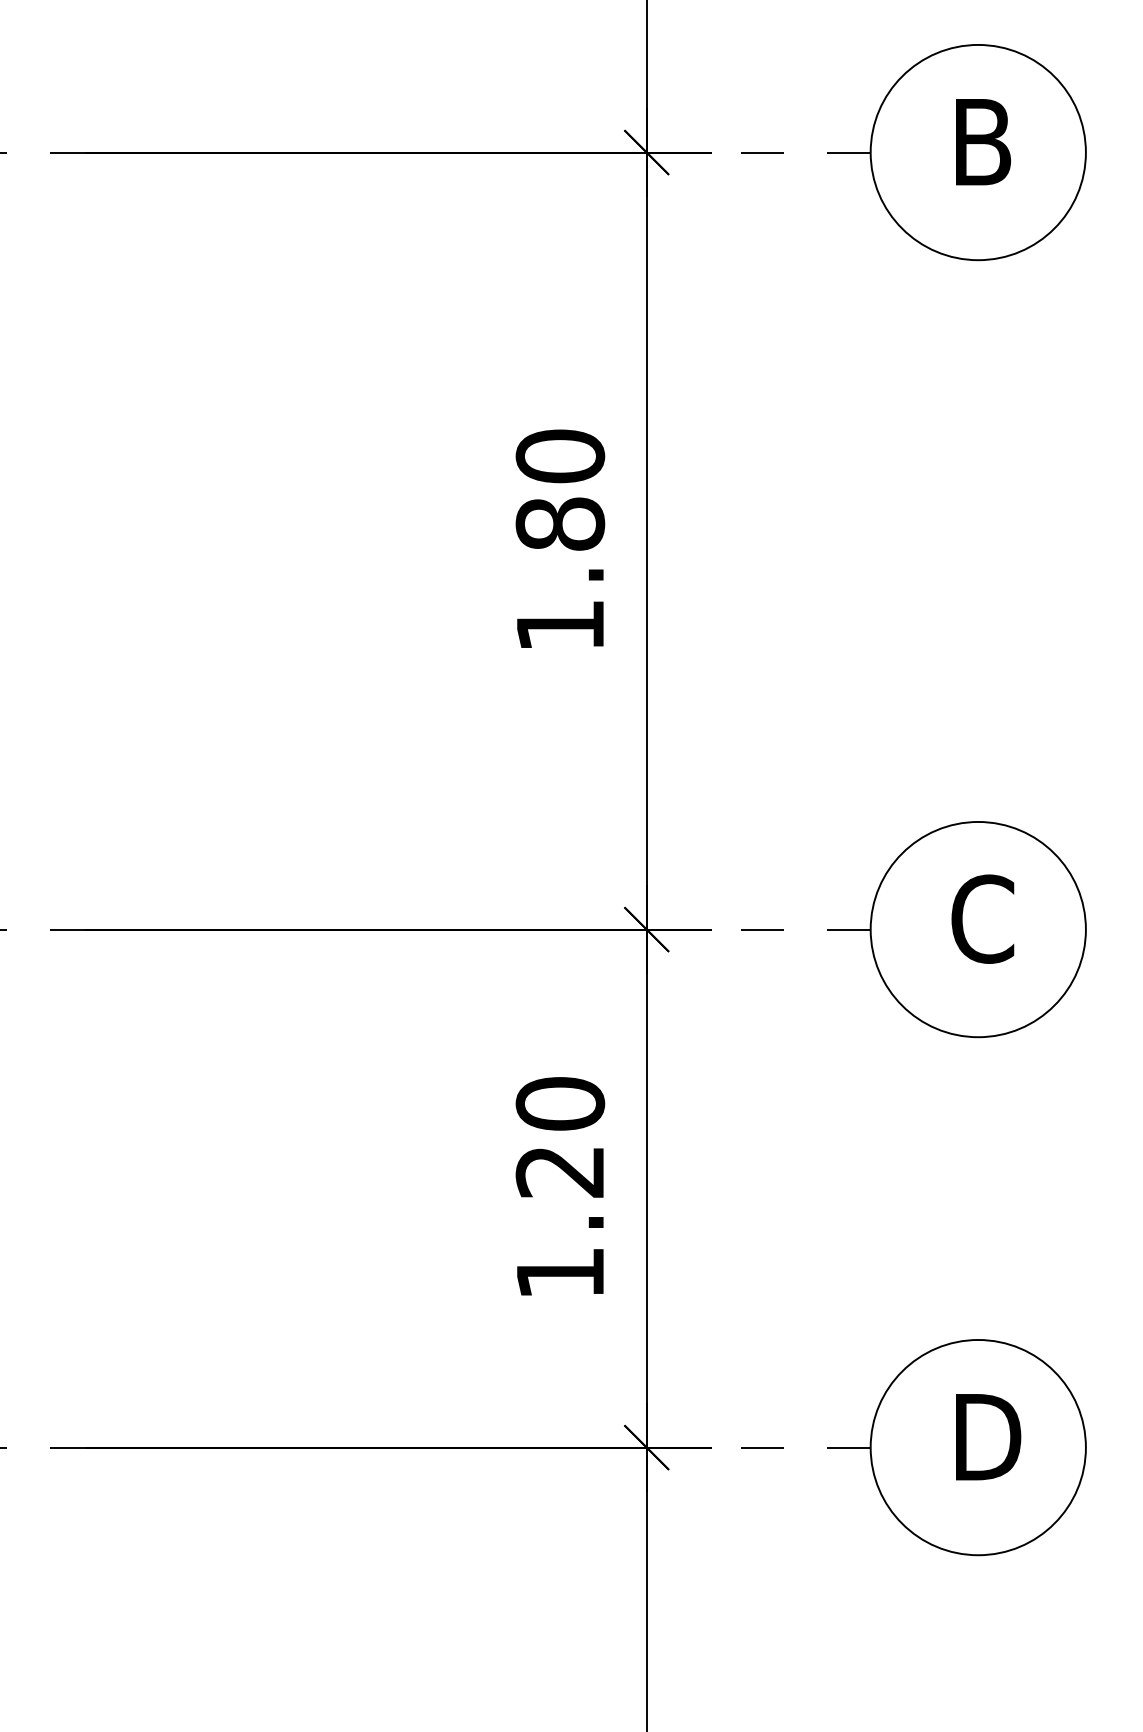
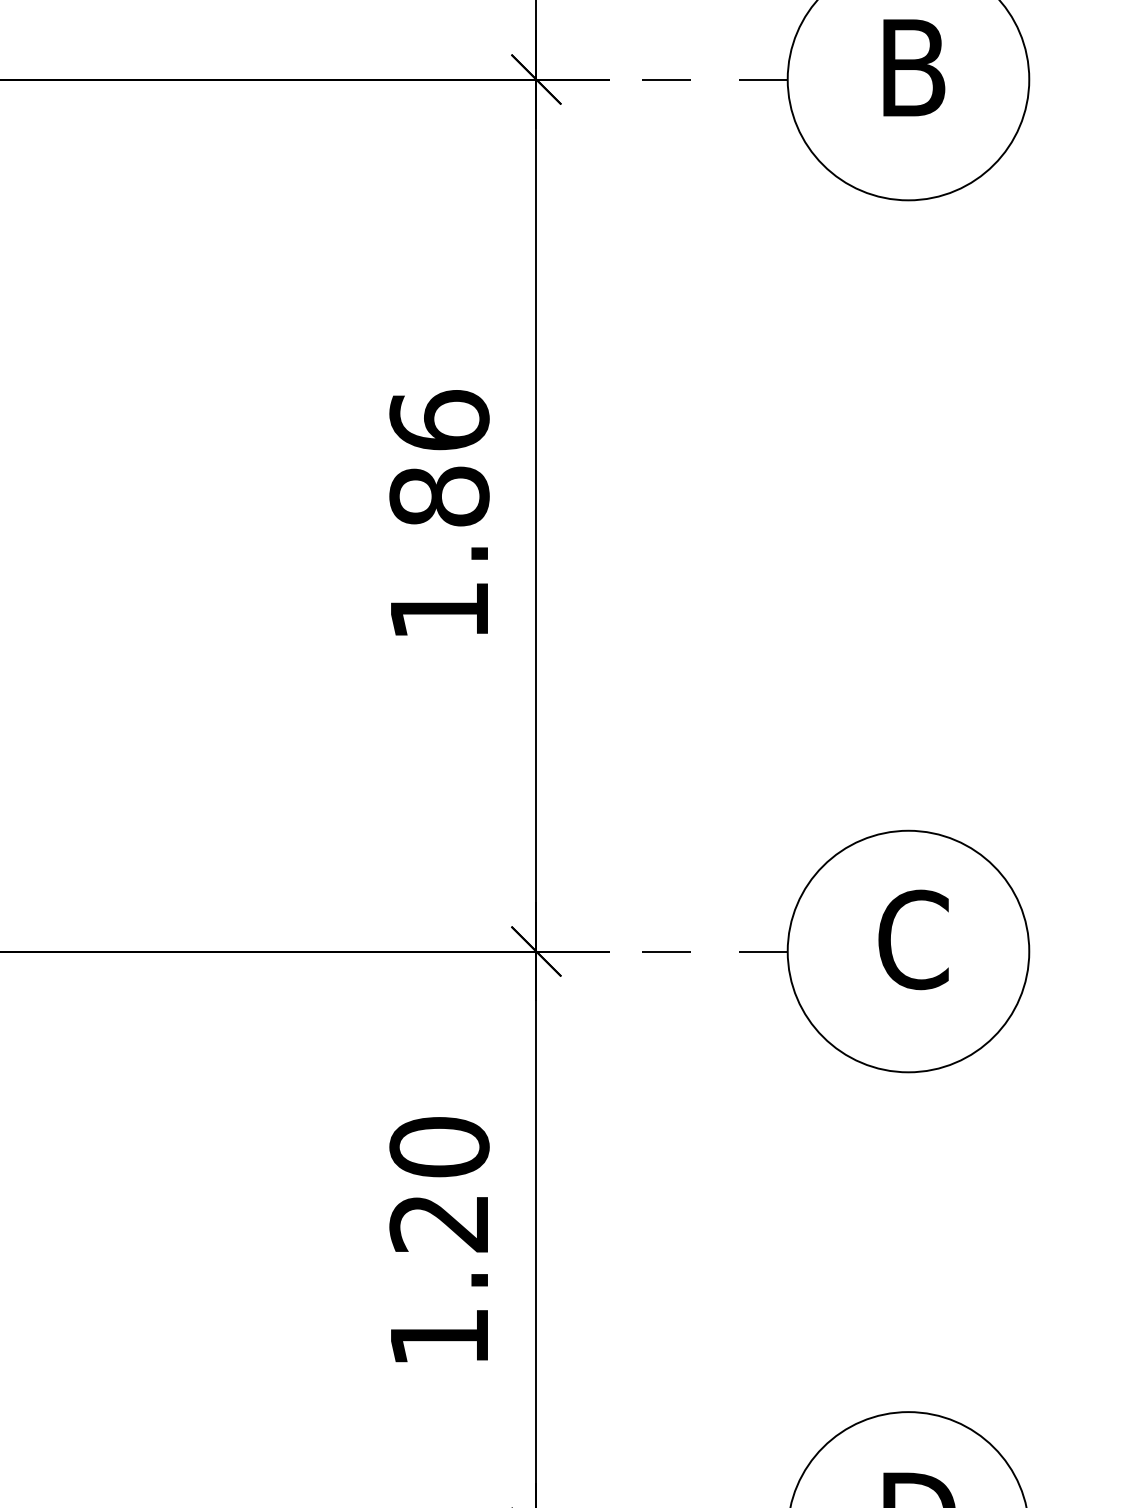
text: (560, 456) -> (439, 420), 1.80 -> 1.86

